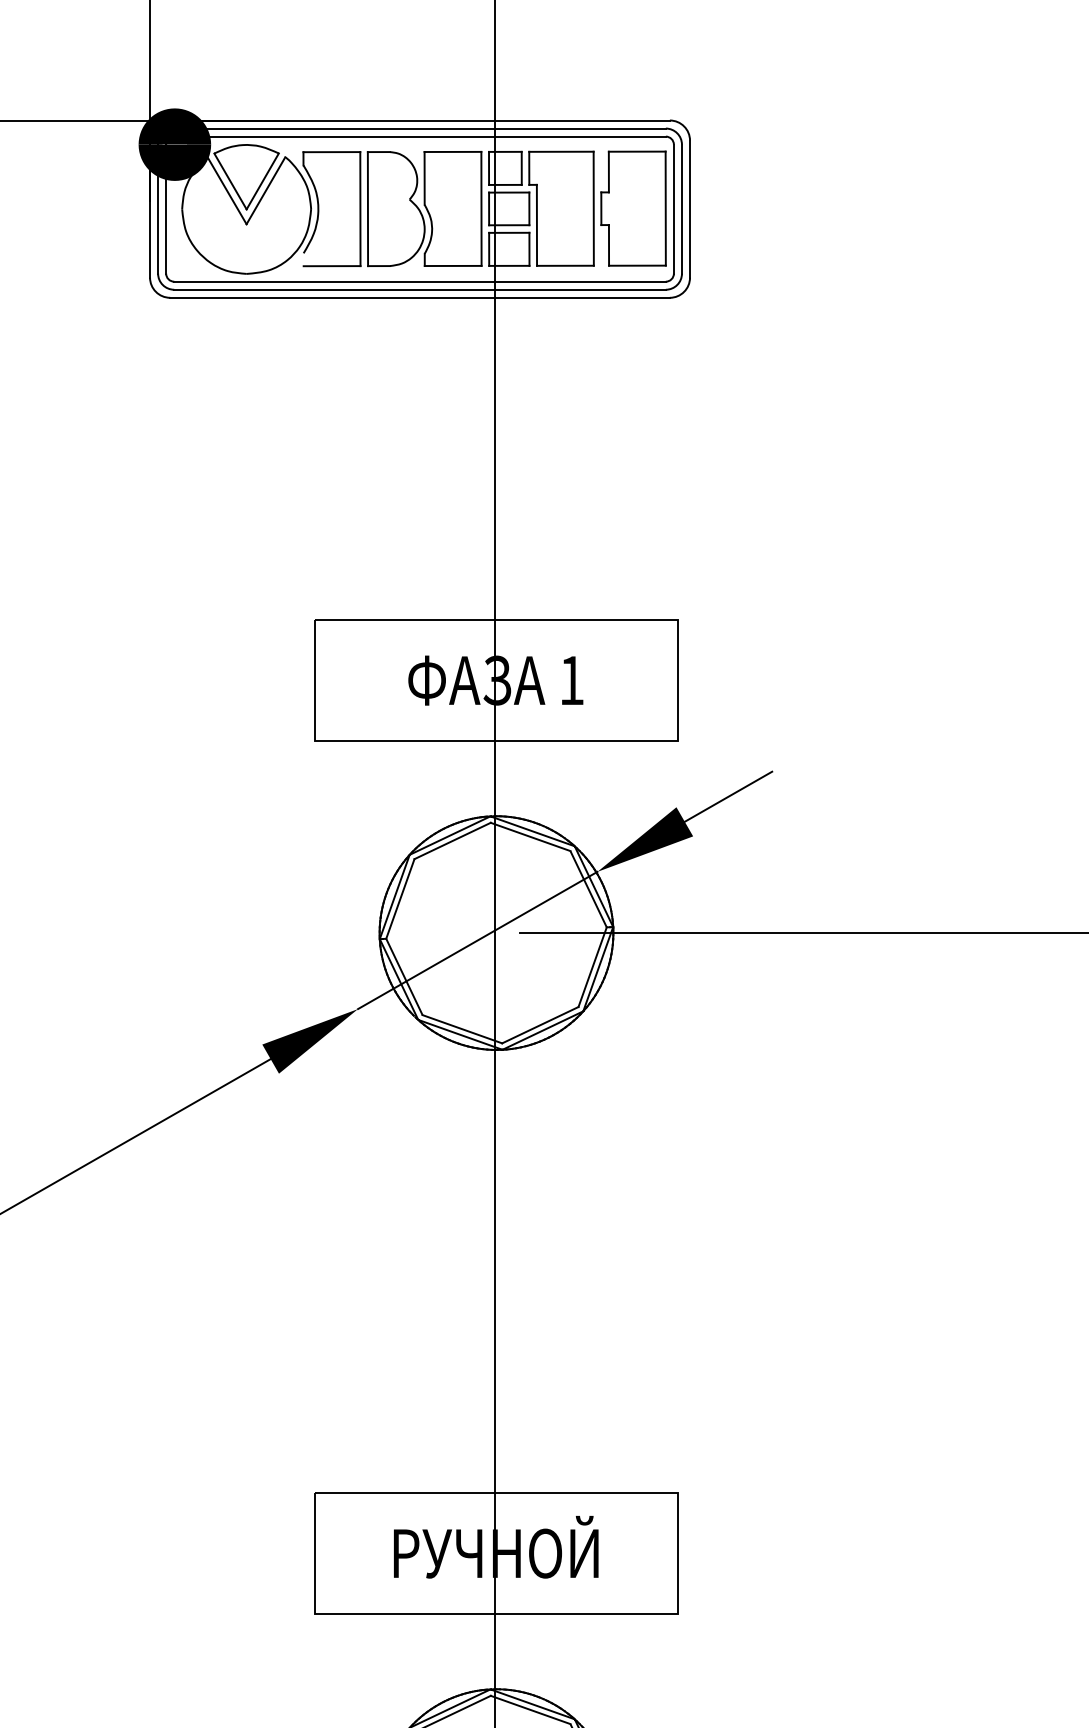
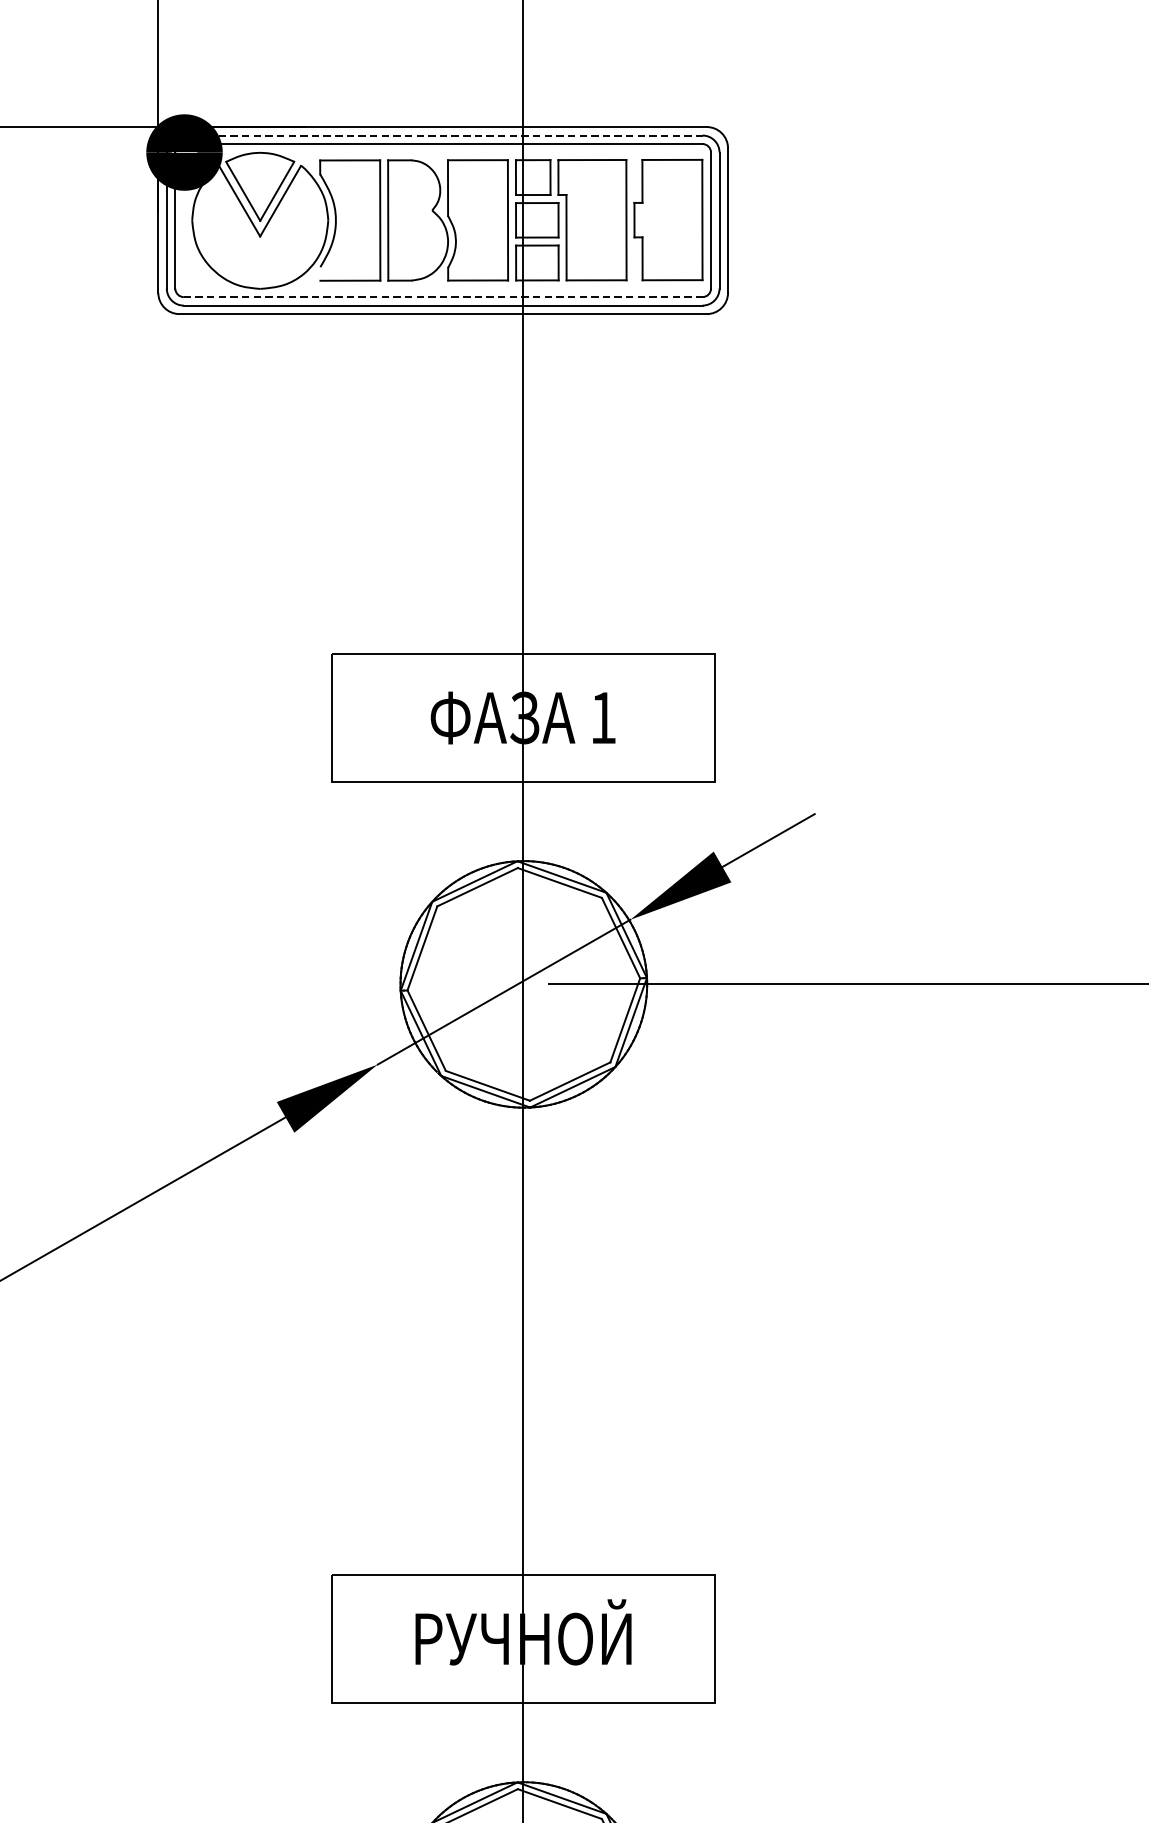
line: (420, 128) -> (443, 135), solid -> dashed
line: (420, 281) -> (443, 296), solid -> dashed

